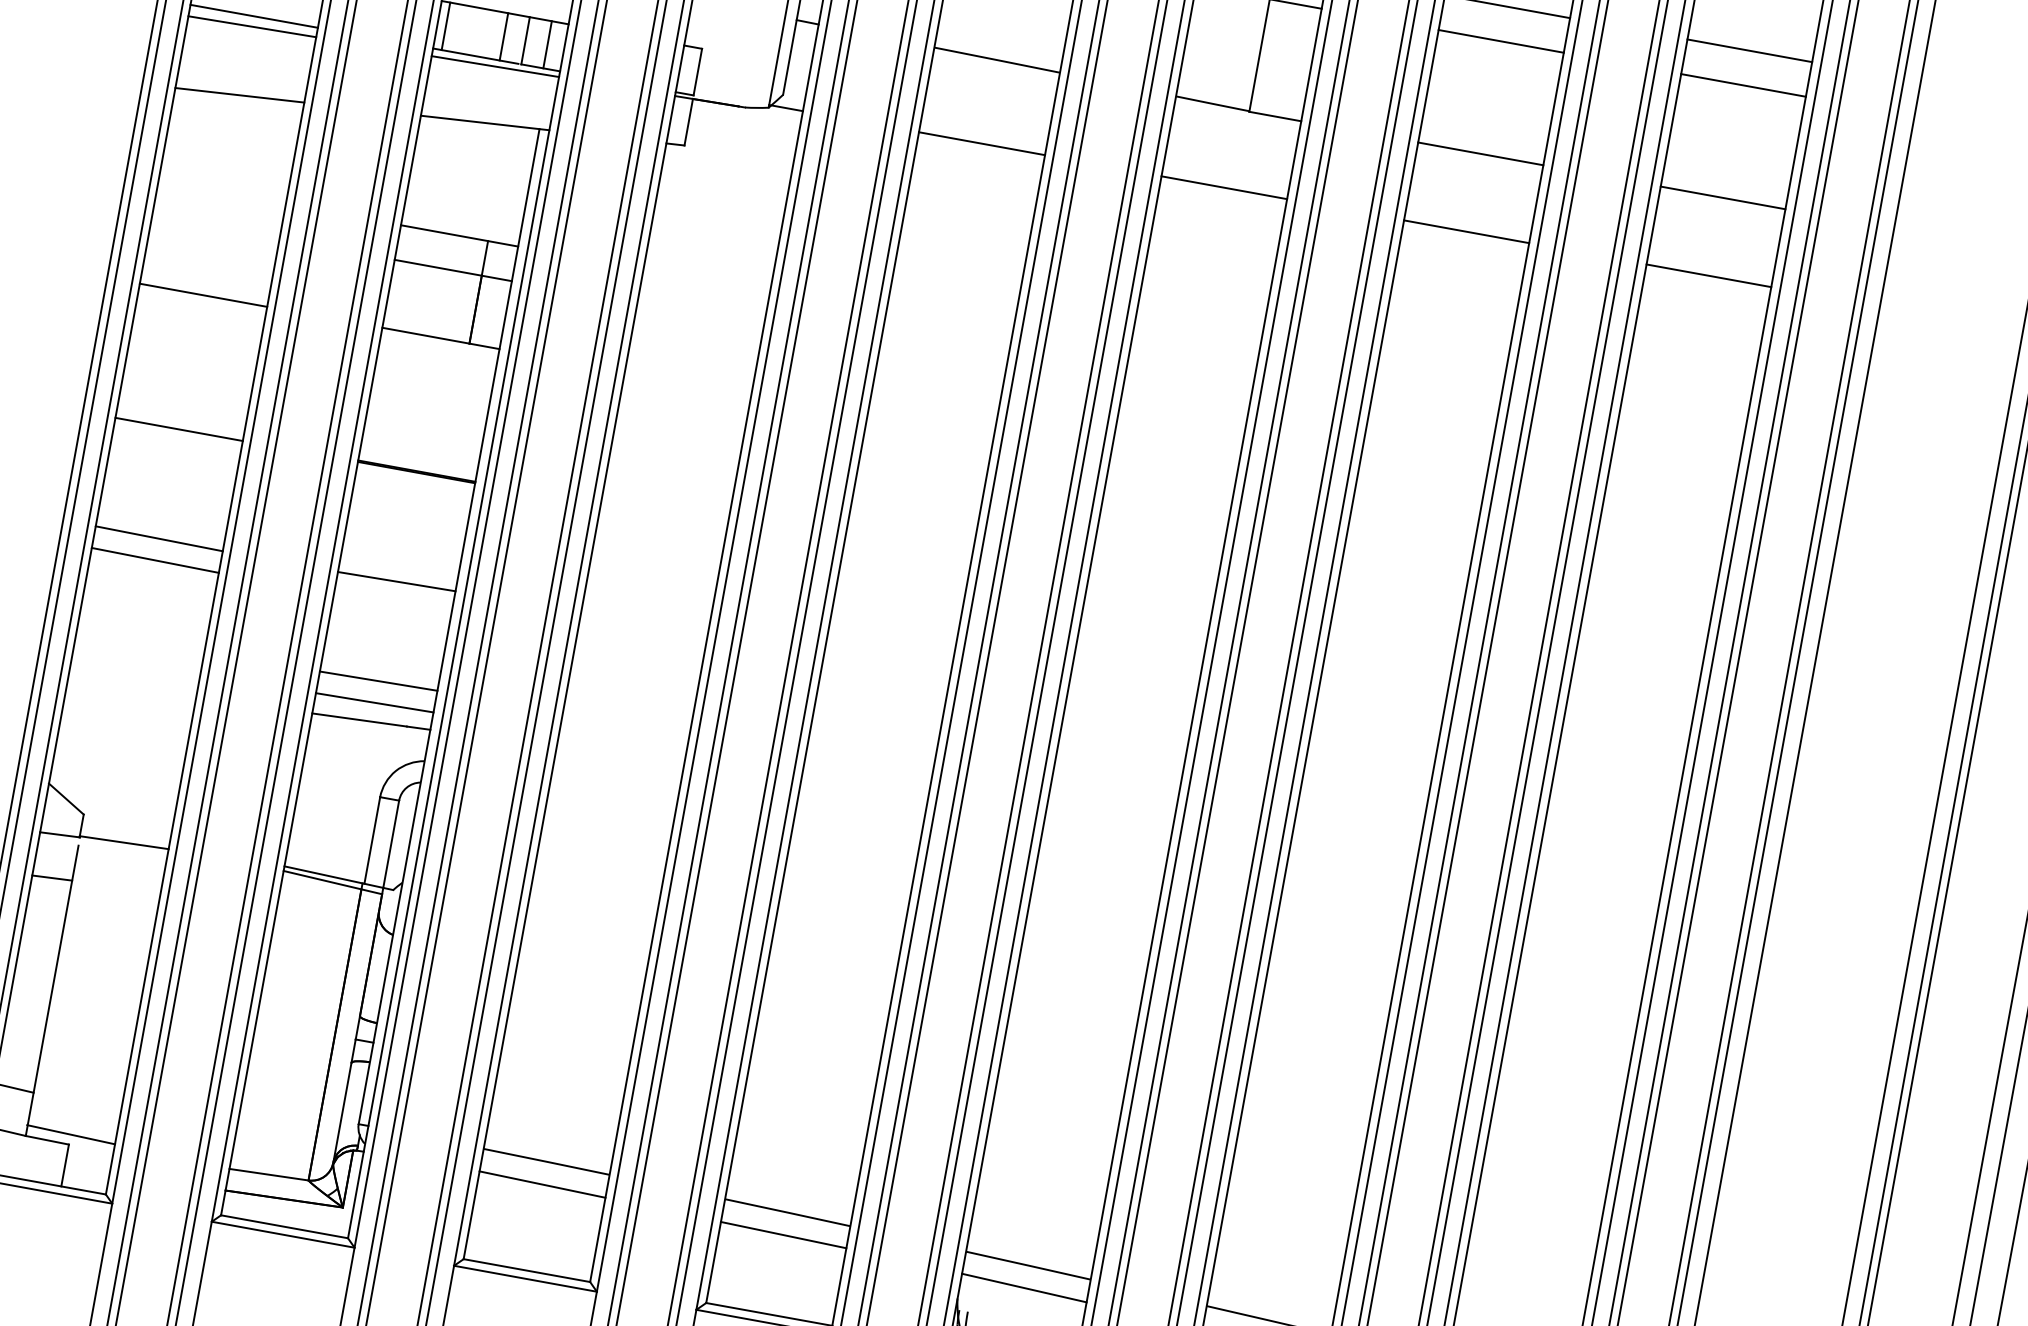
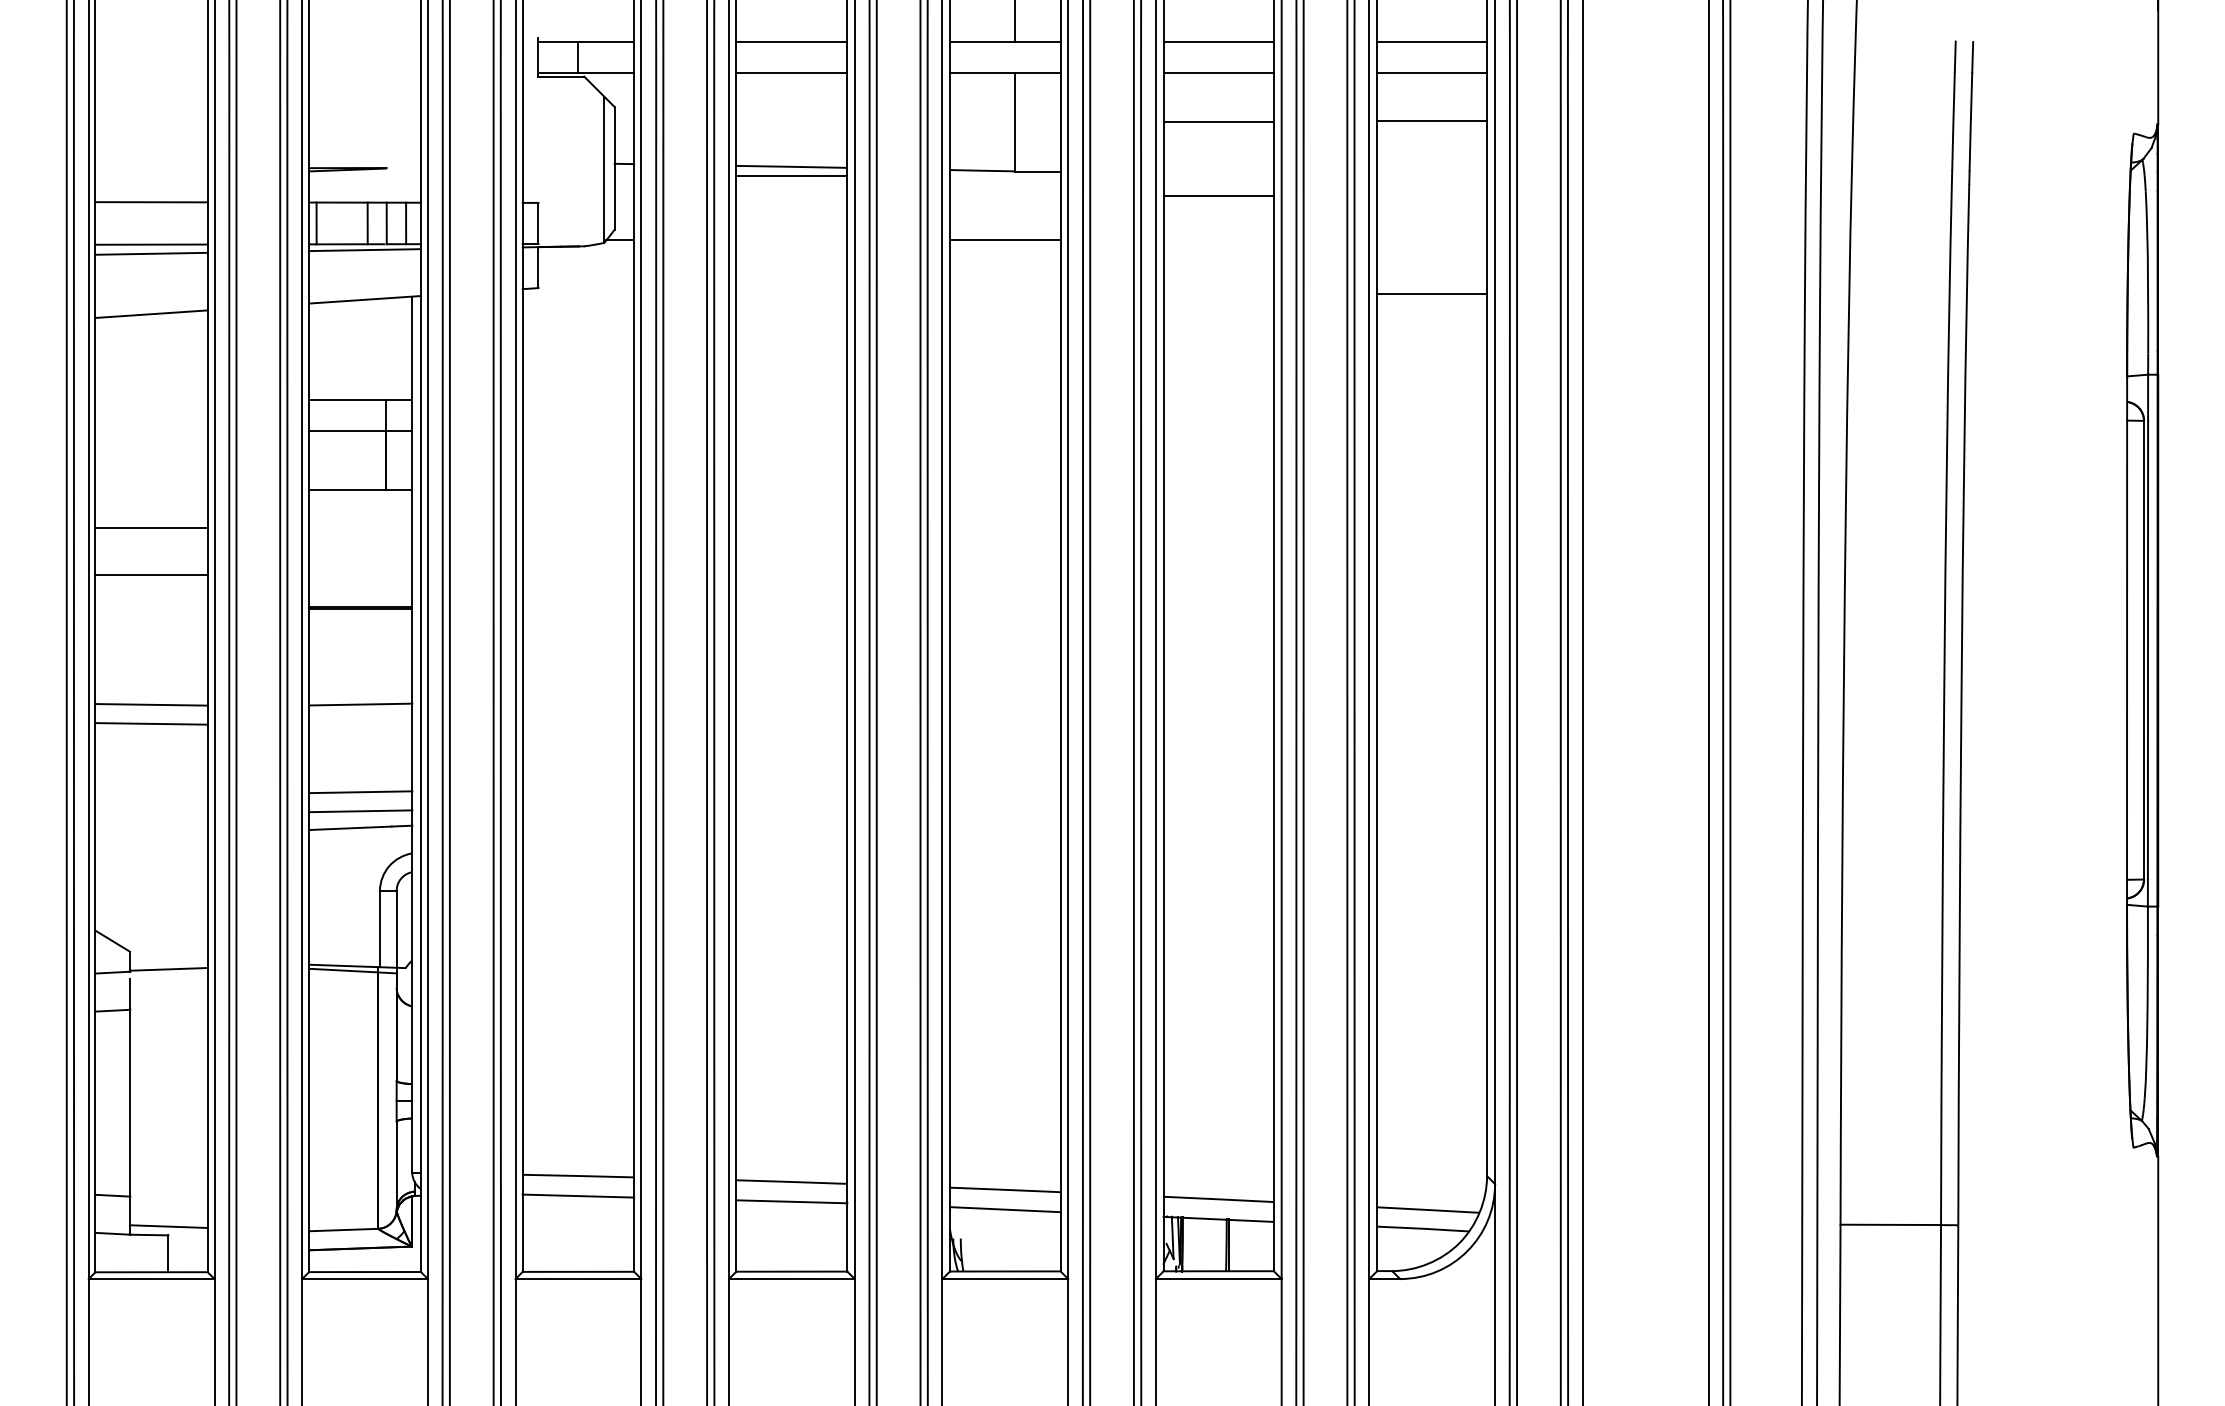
line: (981, 143) -> (791, 176), moved
line: (1480, 153) -> (1218, 121), moved
line: (1723, 197) -> (1432, 120), moved
line: (1466, 231) -> (1218, 196), moved
line: (1709, 275) -> (1432, 294), moved
line: (203, 295) -> (151, 575), moved
line: (179, 429) -> (151, 527), moved

